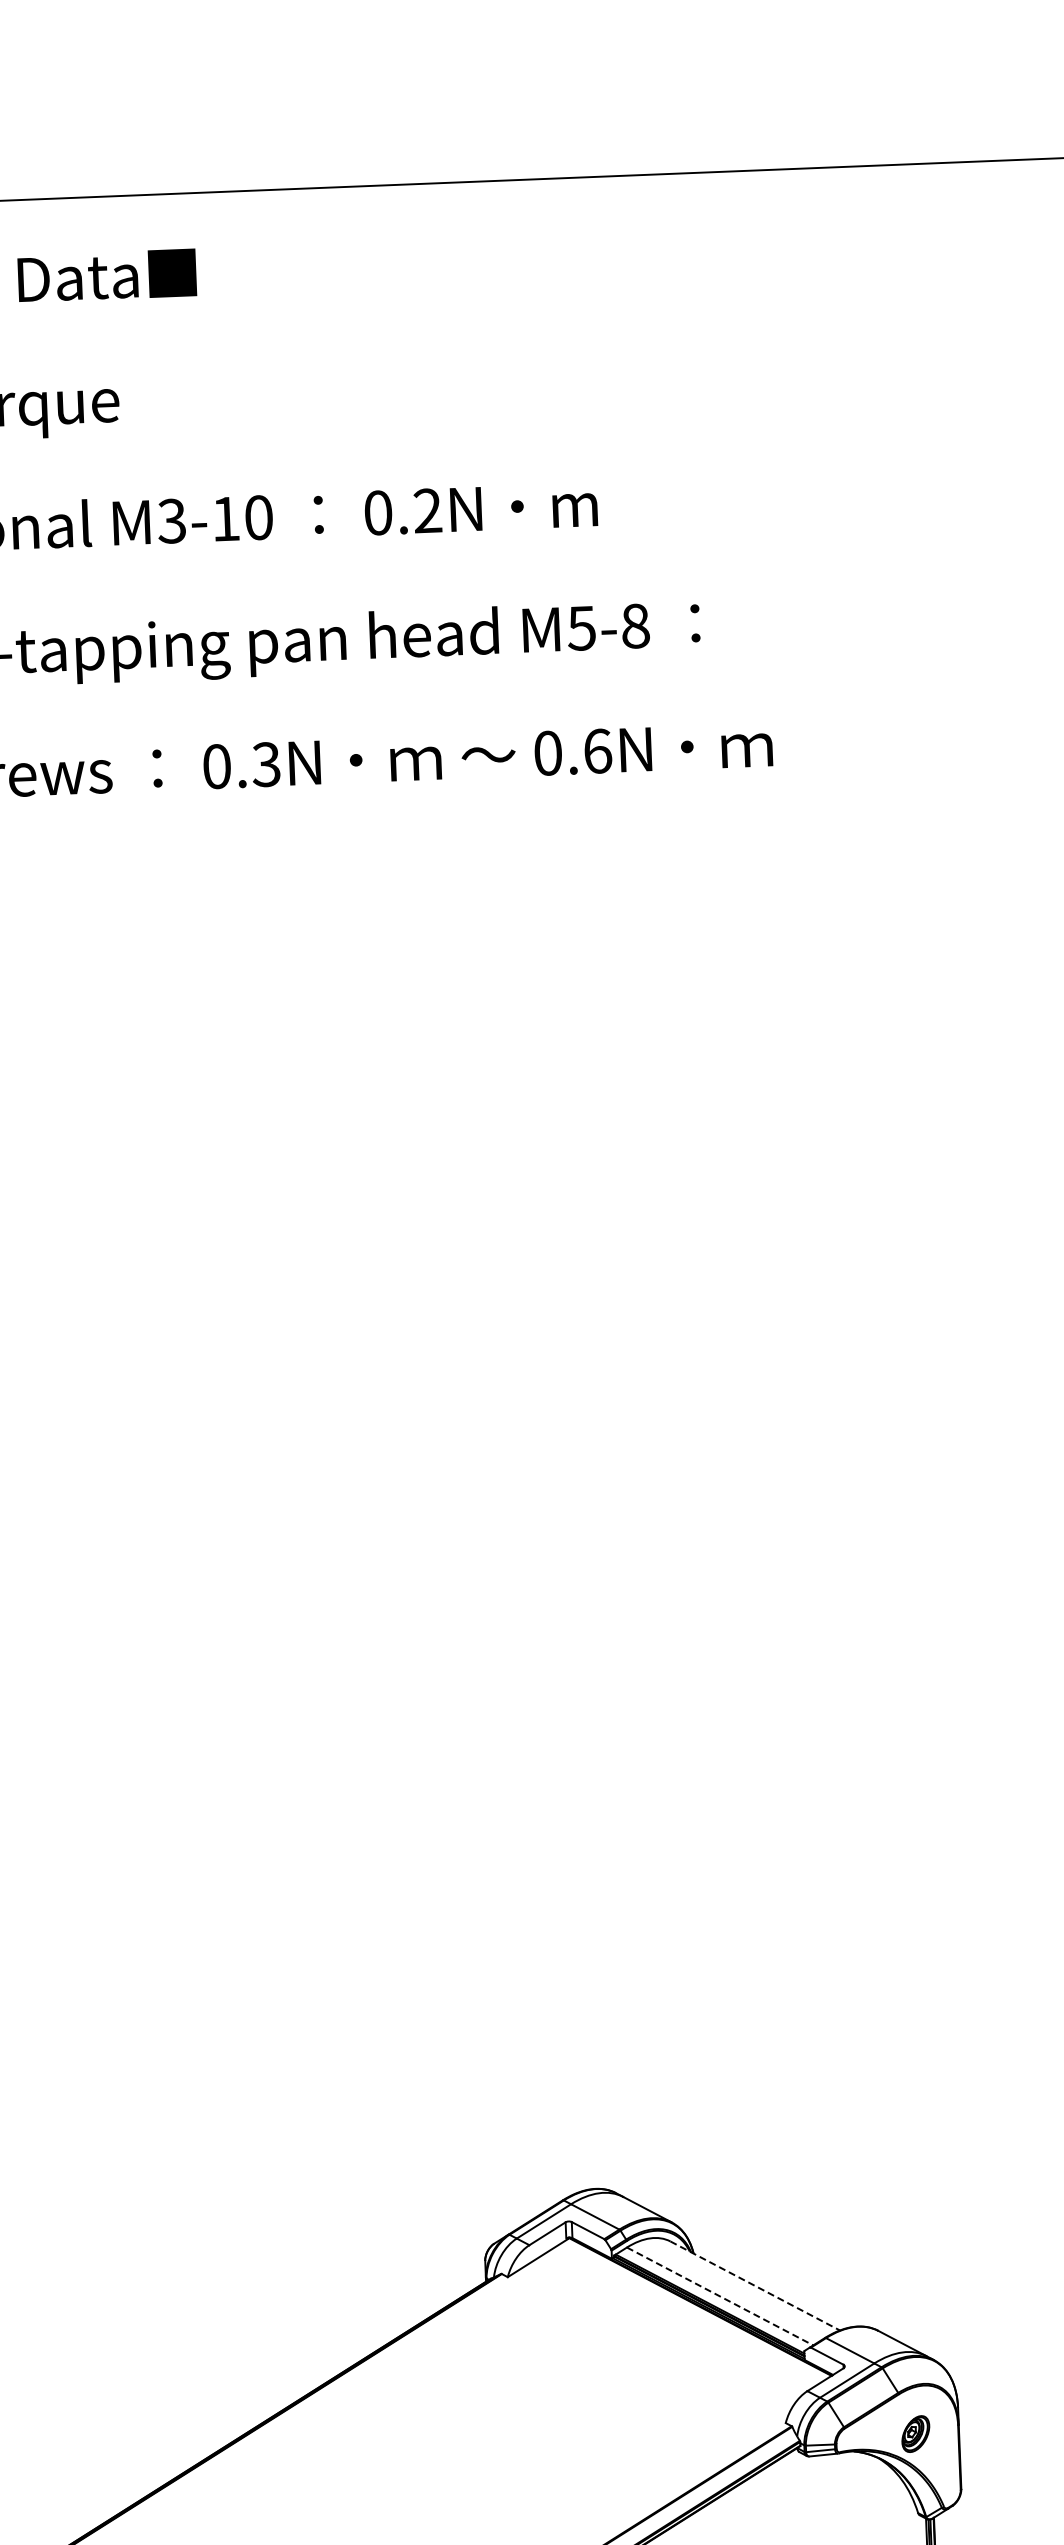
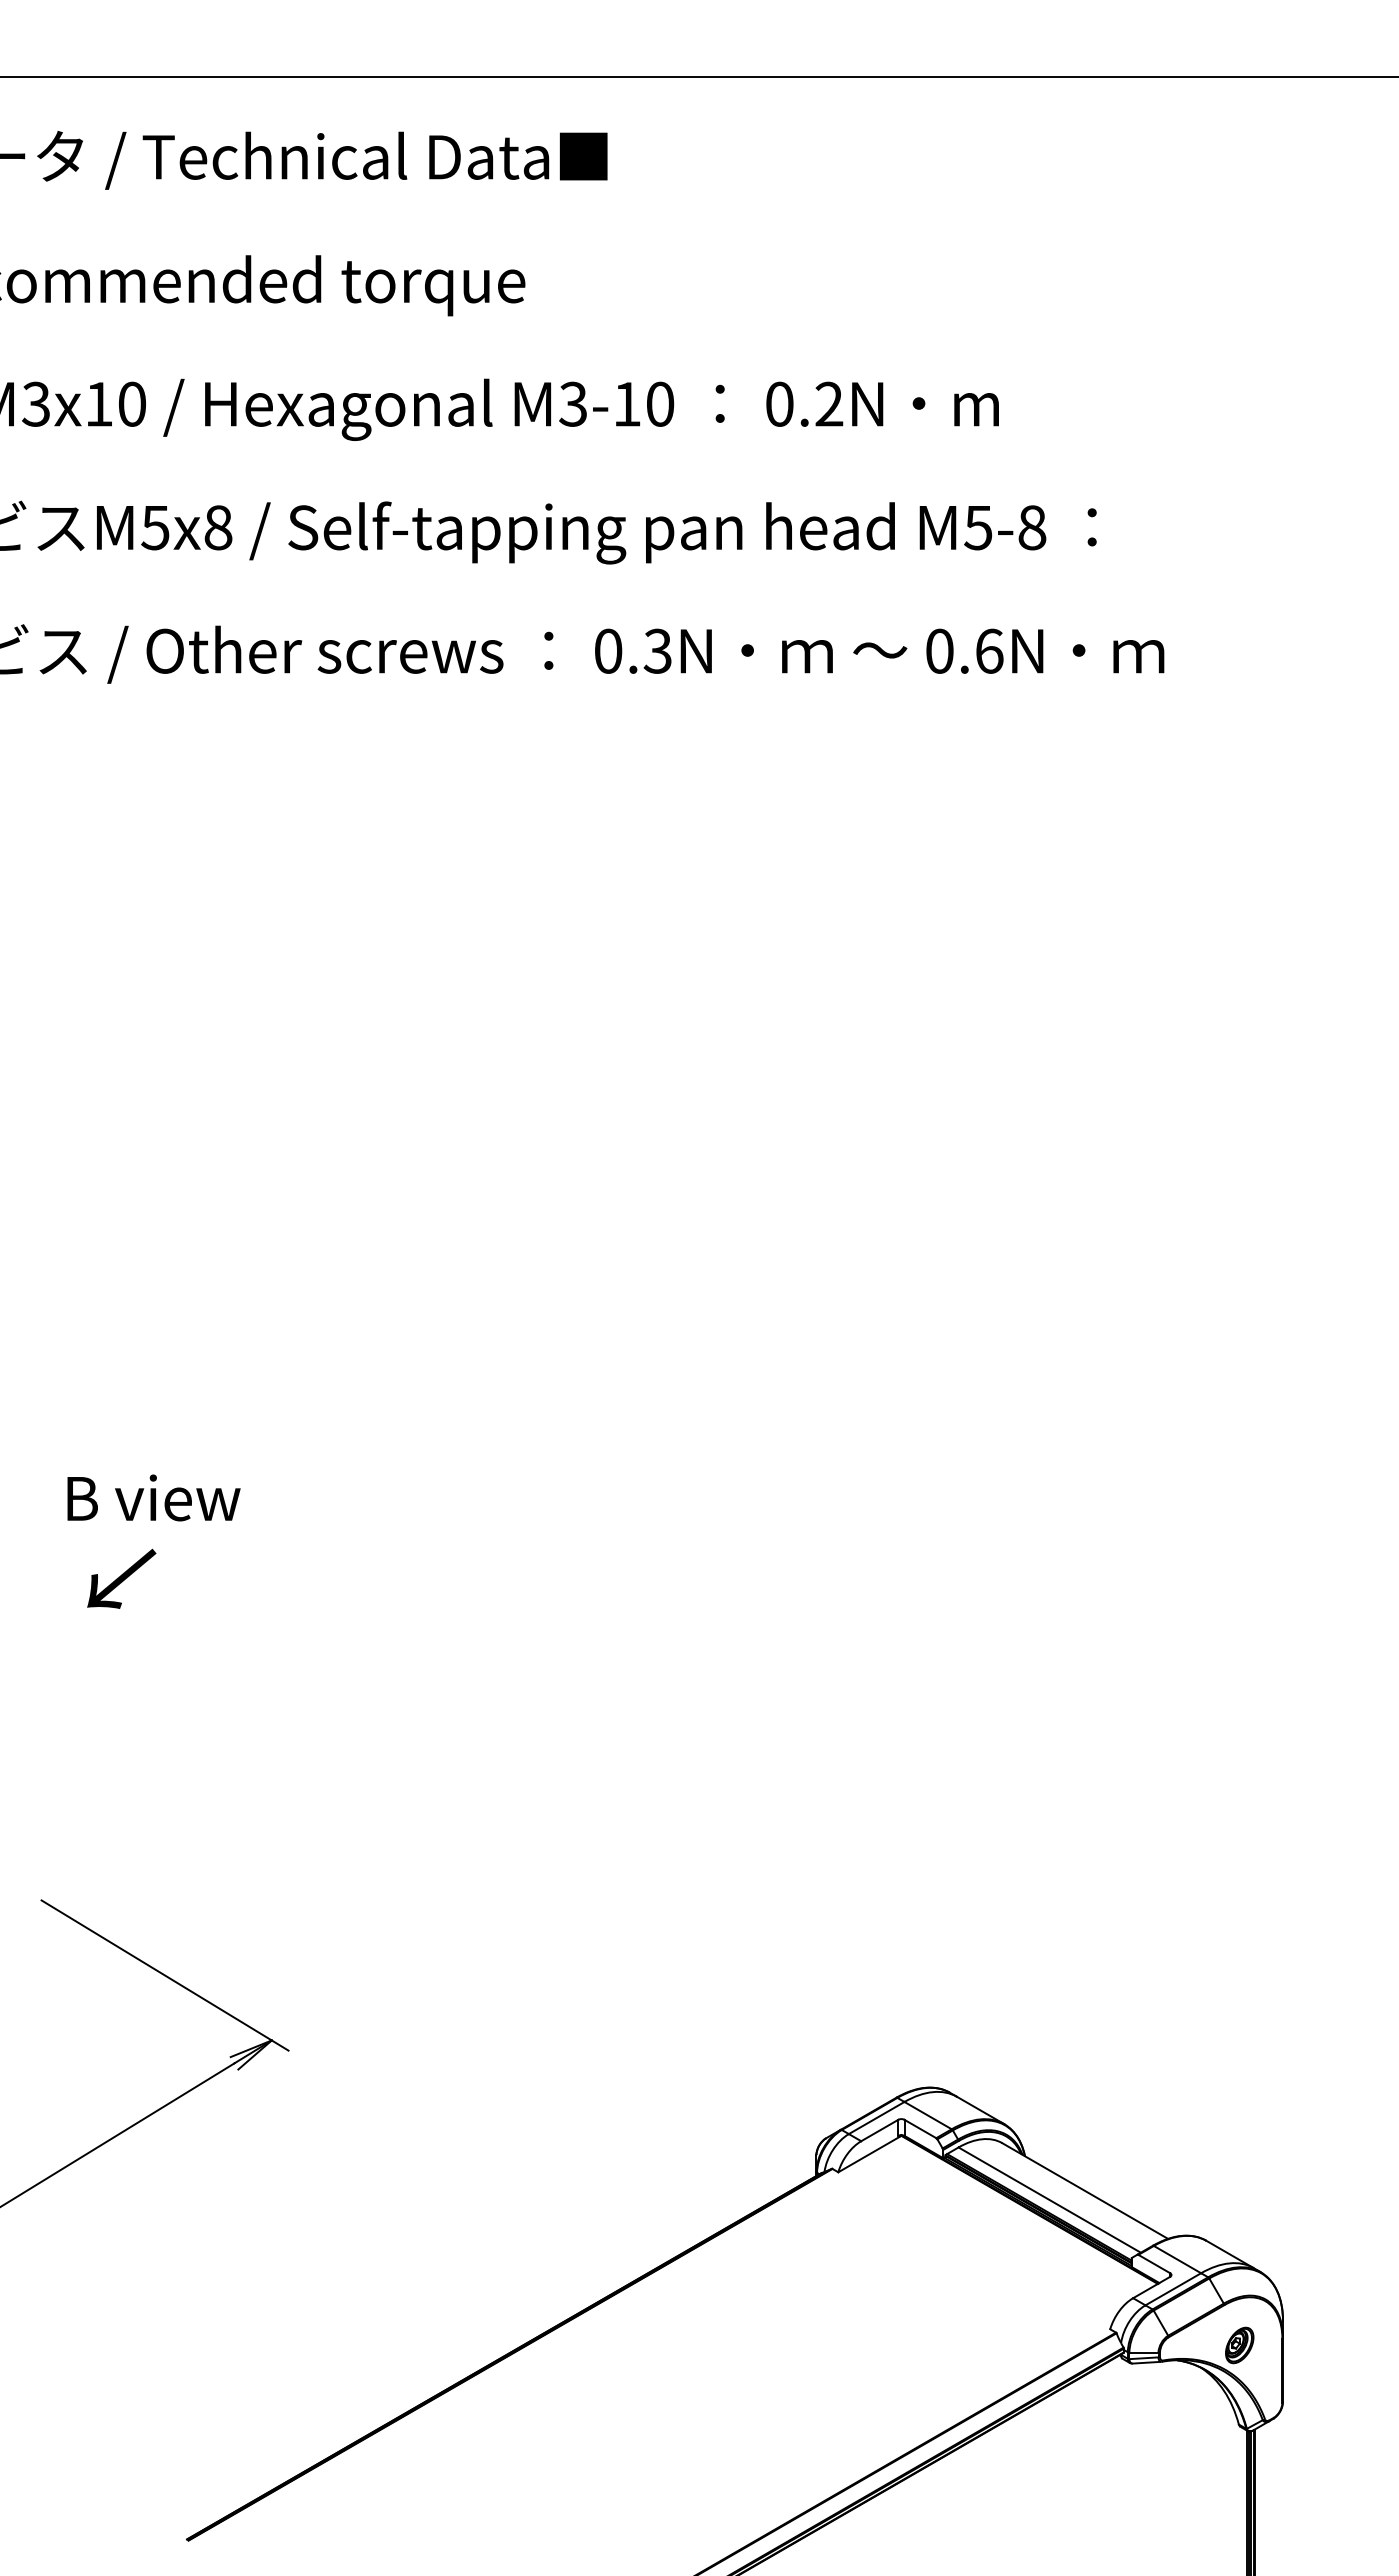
line: (755, 2286) -> (1085, 2191), dashed -> solid
line: (720, 2296) -> (1050, 2200), dashed -> solid

